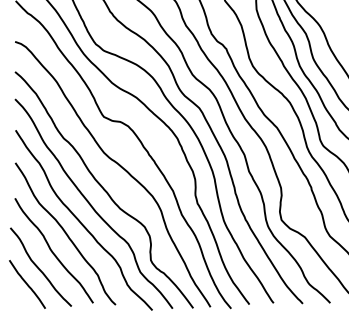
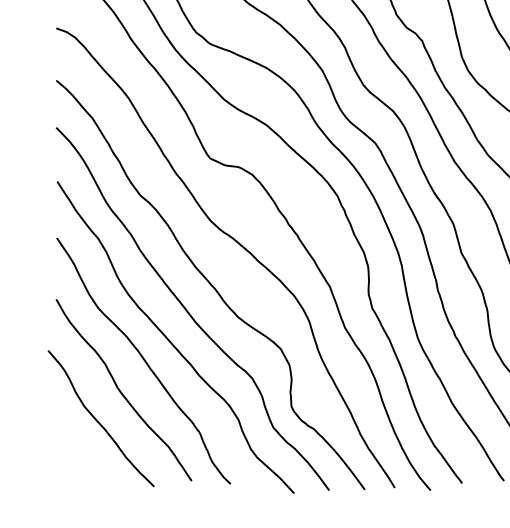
line: (27, 284) -> (77, 448), removed

